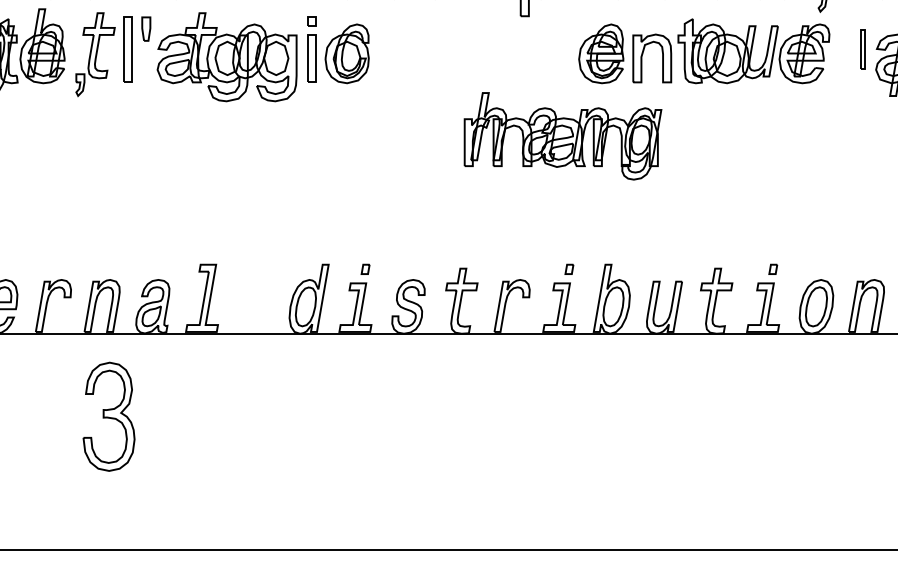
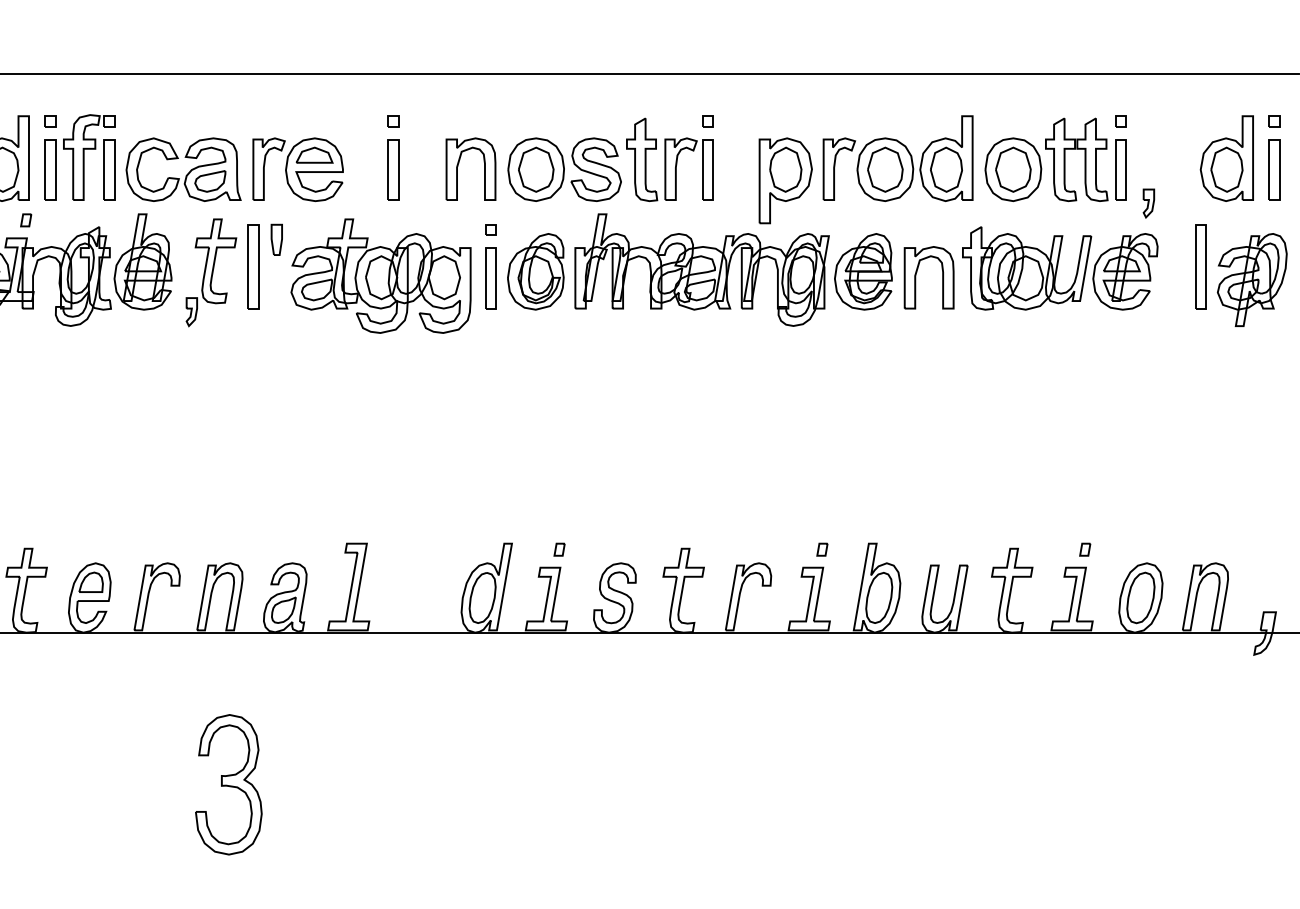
part: (862, 49) -> (1200, 266), size x1.67
part: (562, 135) -> (701, 269), moved
part: (108, 416) -> (228, 784), moved

